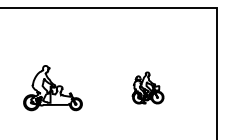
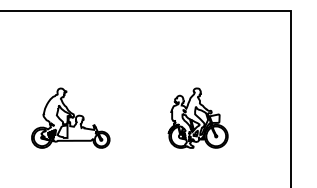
part: (147, 87) -> (197, 117), size x1.43

